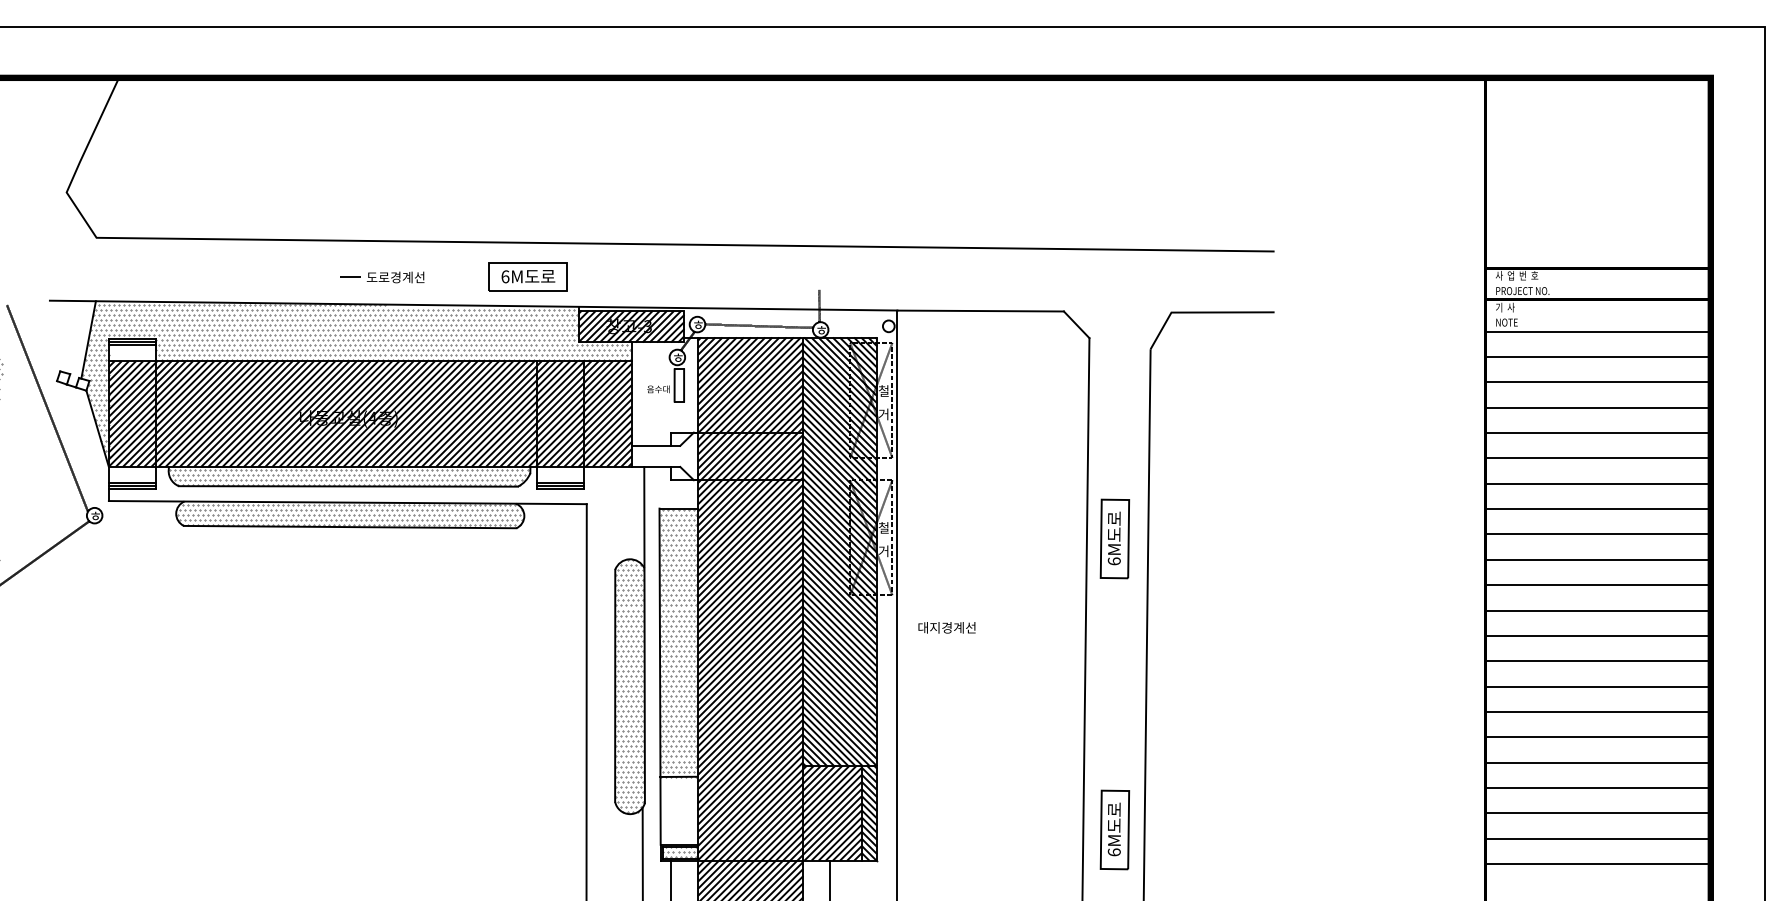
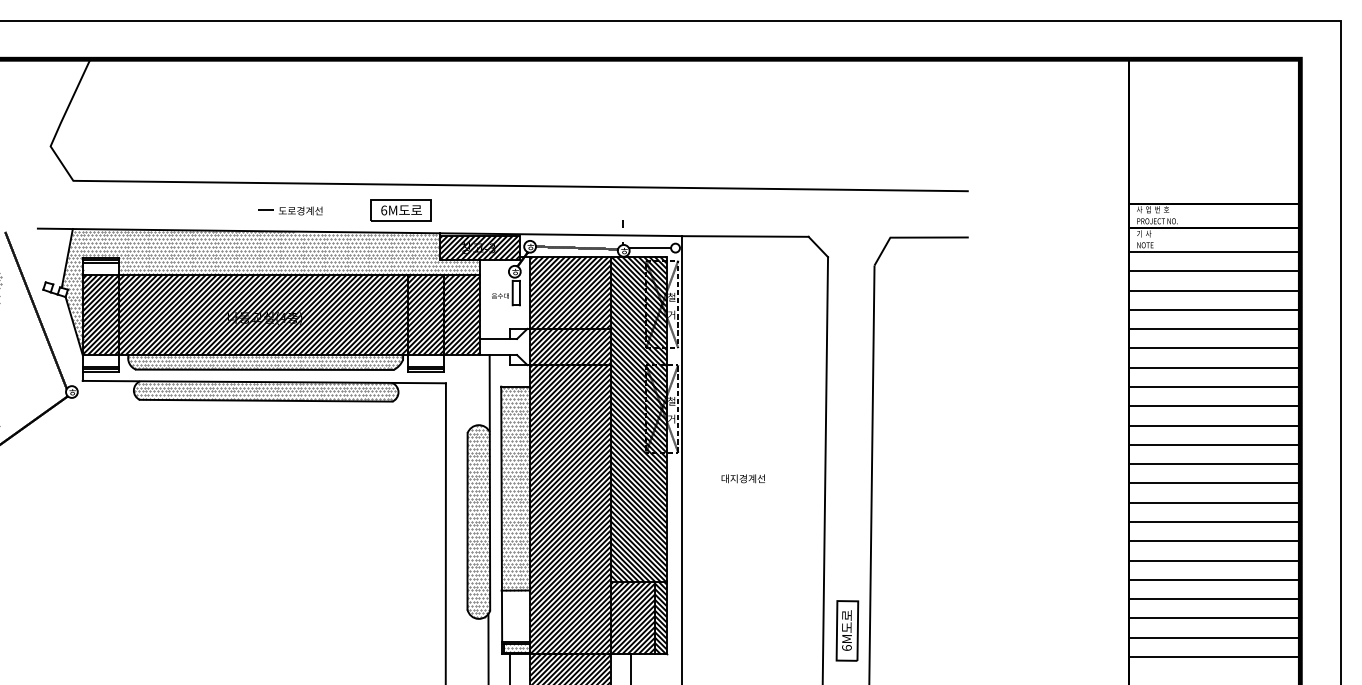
line: (855, 326) -> (650, 248), added
part: (1114, 538) -> (847, 409), removed
text: (946, 627) -> (742, 478), moved

